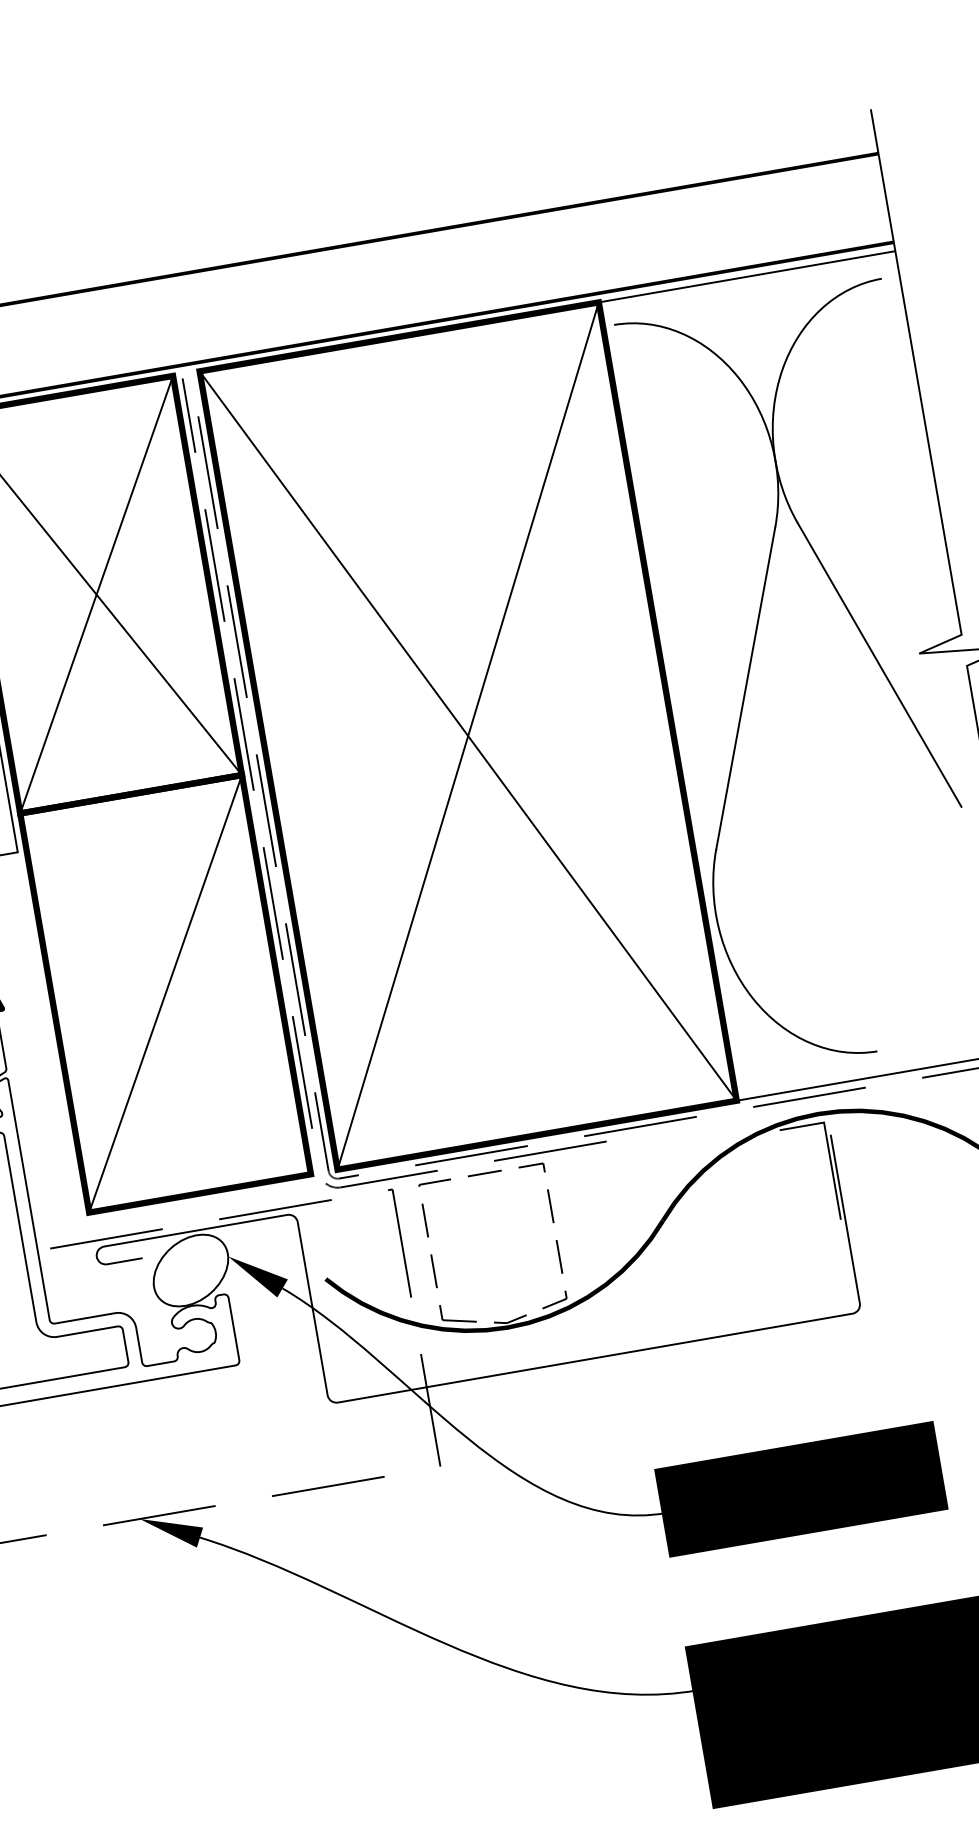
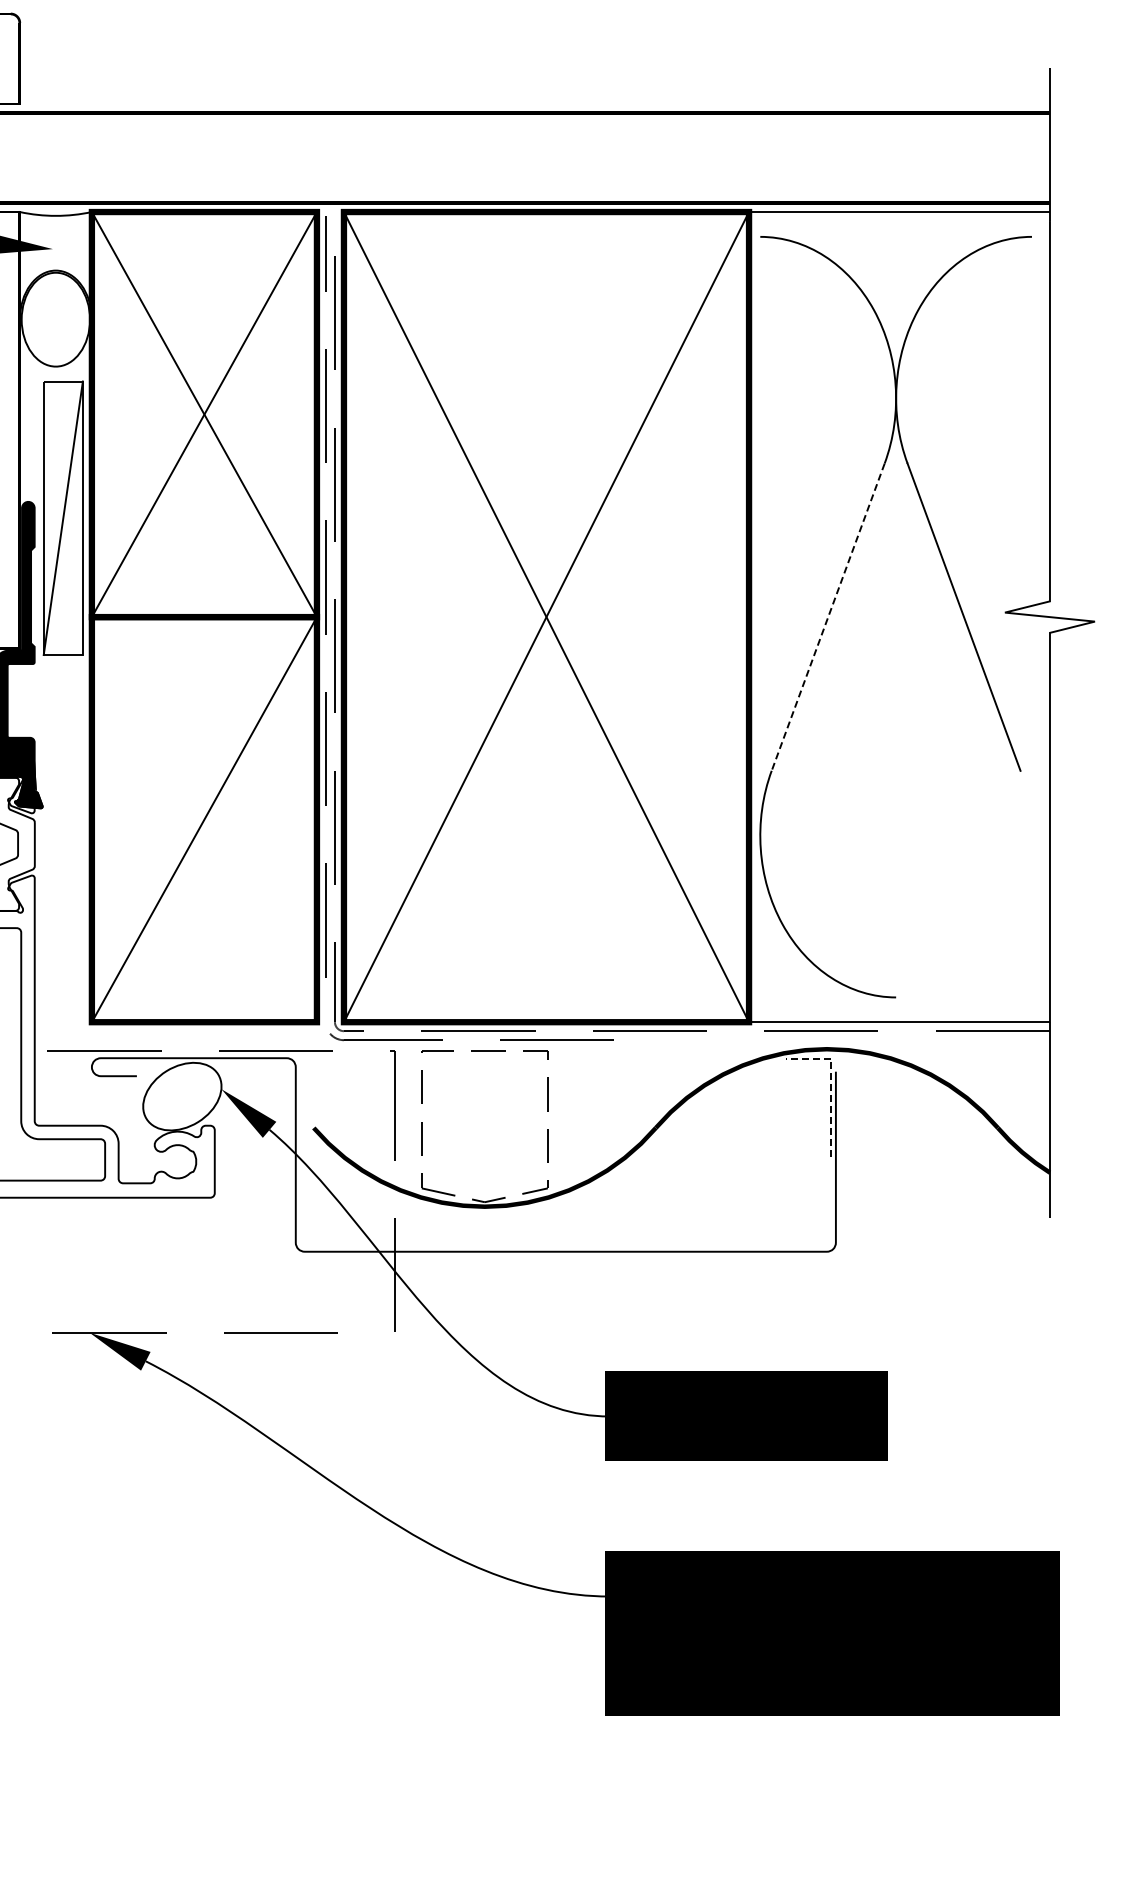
line: (746, 688) -> (828, 617), solid -> dashed
line: (828, 1148) -> (831, 1084), solid -> dashed

